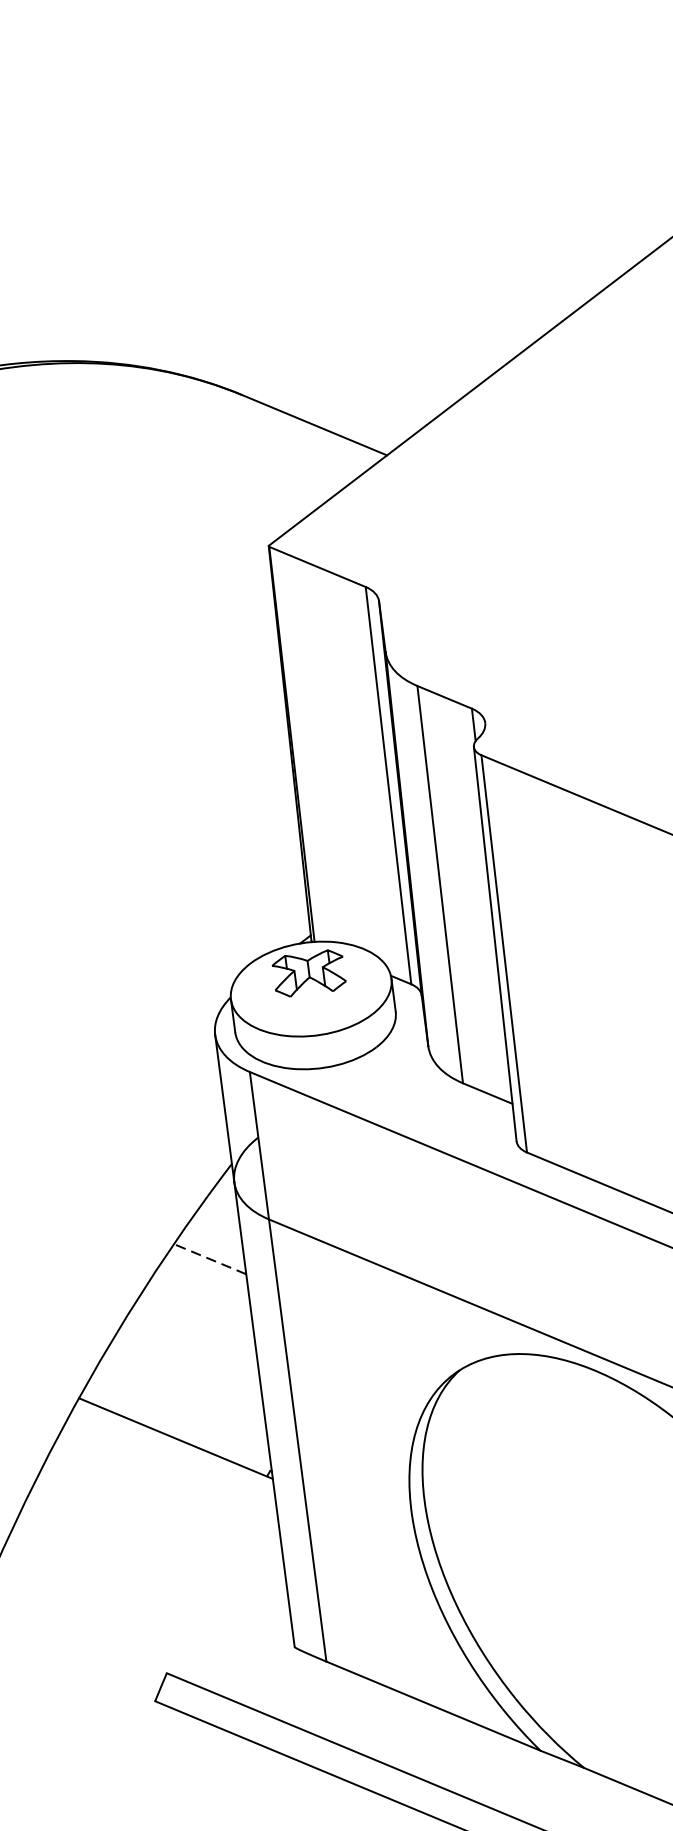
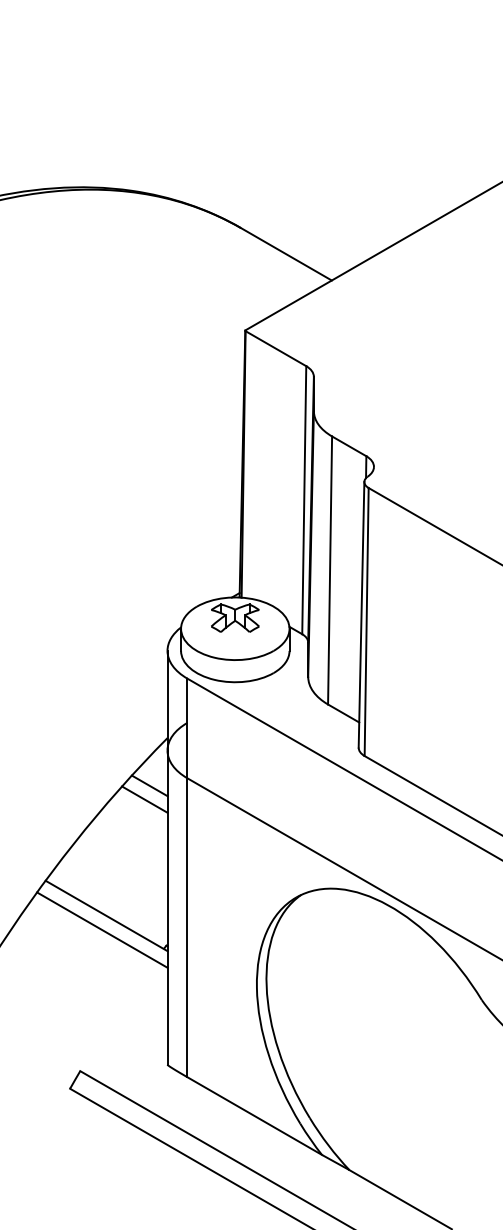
line: (214, 1237) -> (149, 785), added
line: (209, 1259) -> (144, 799), dashed -> solid
line: (172, 1459) -> (102, 929), added

